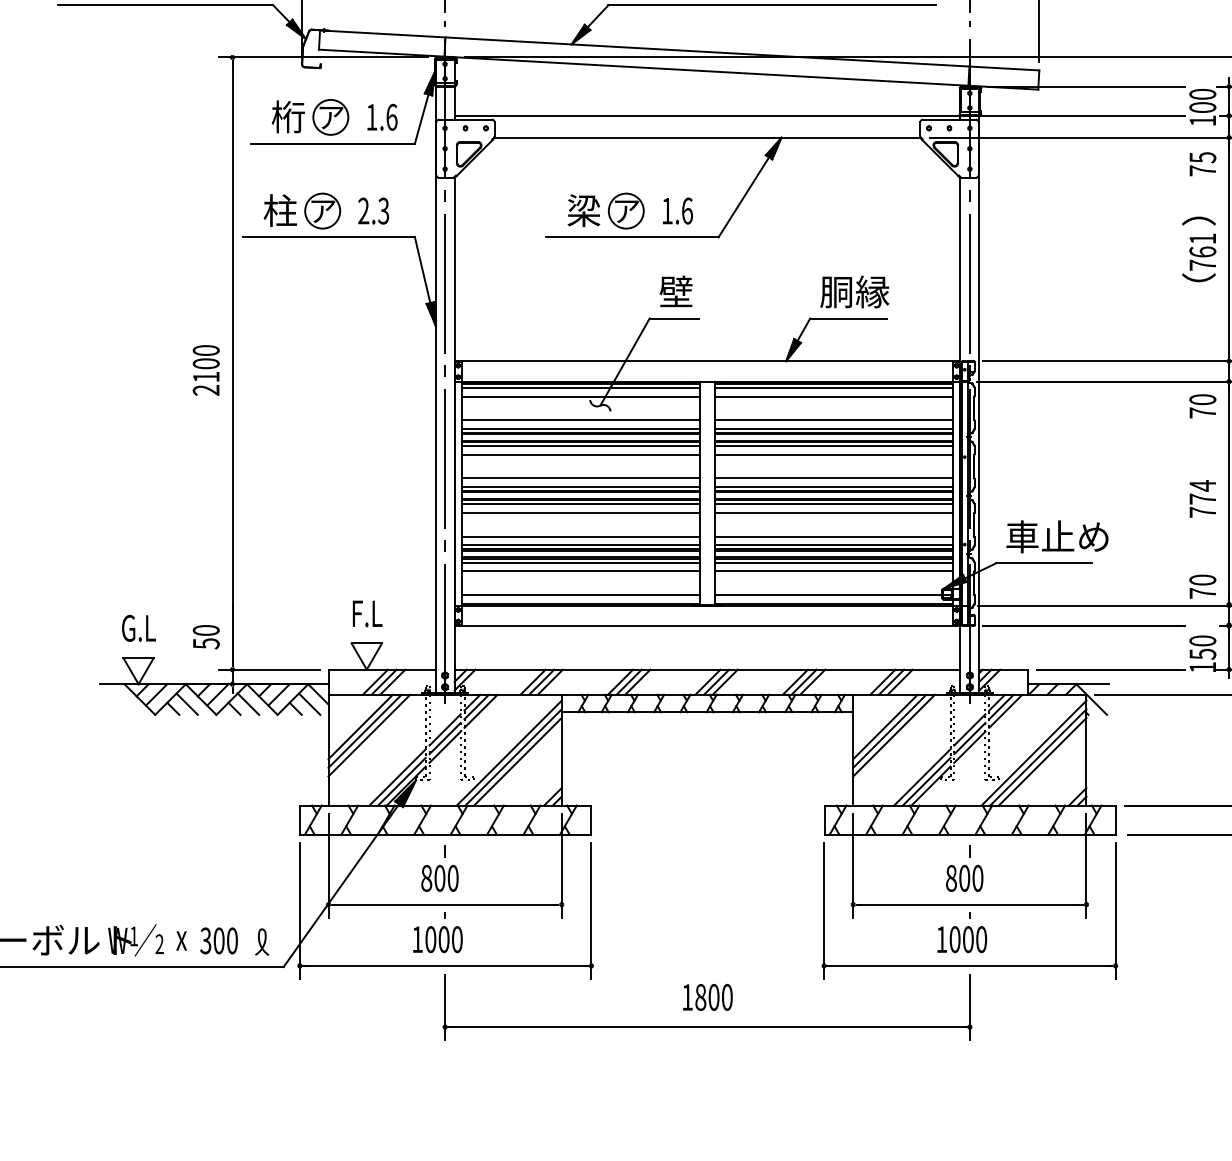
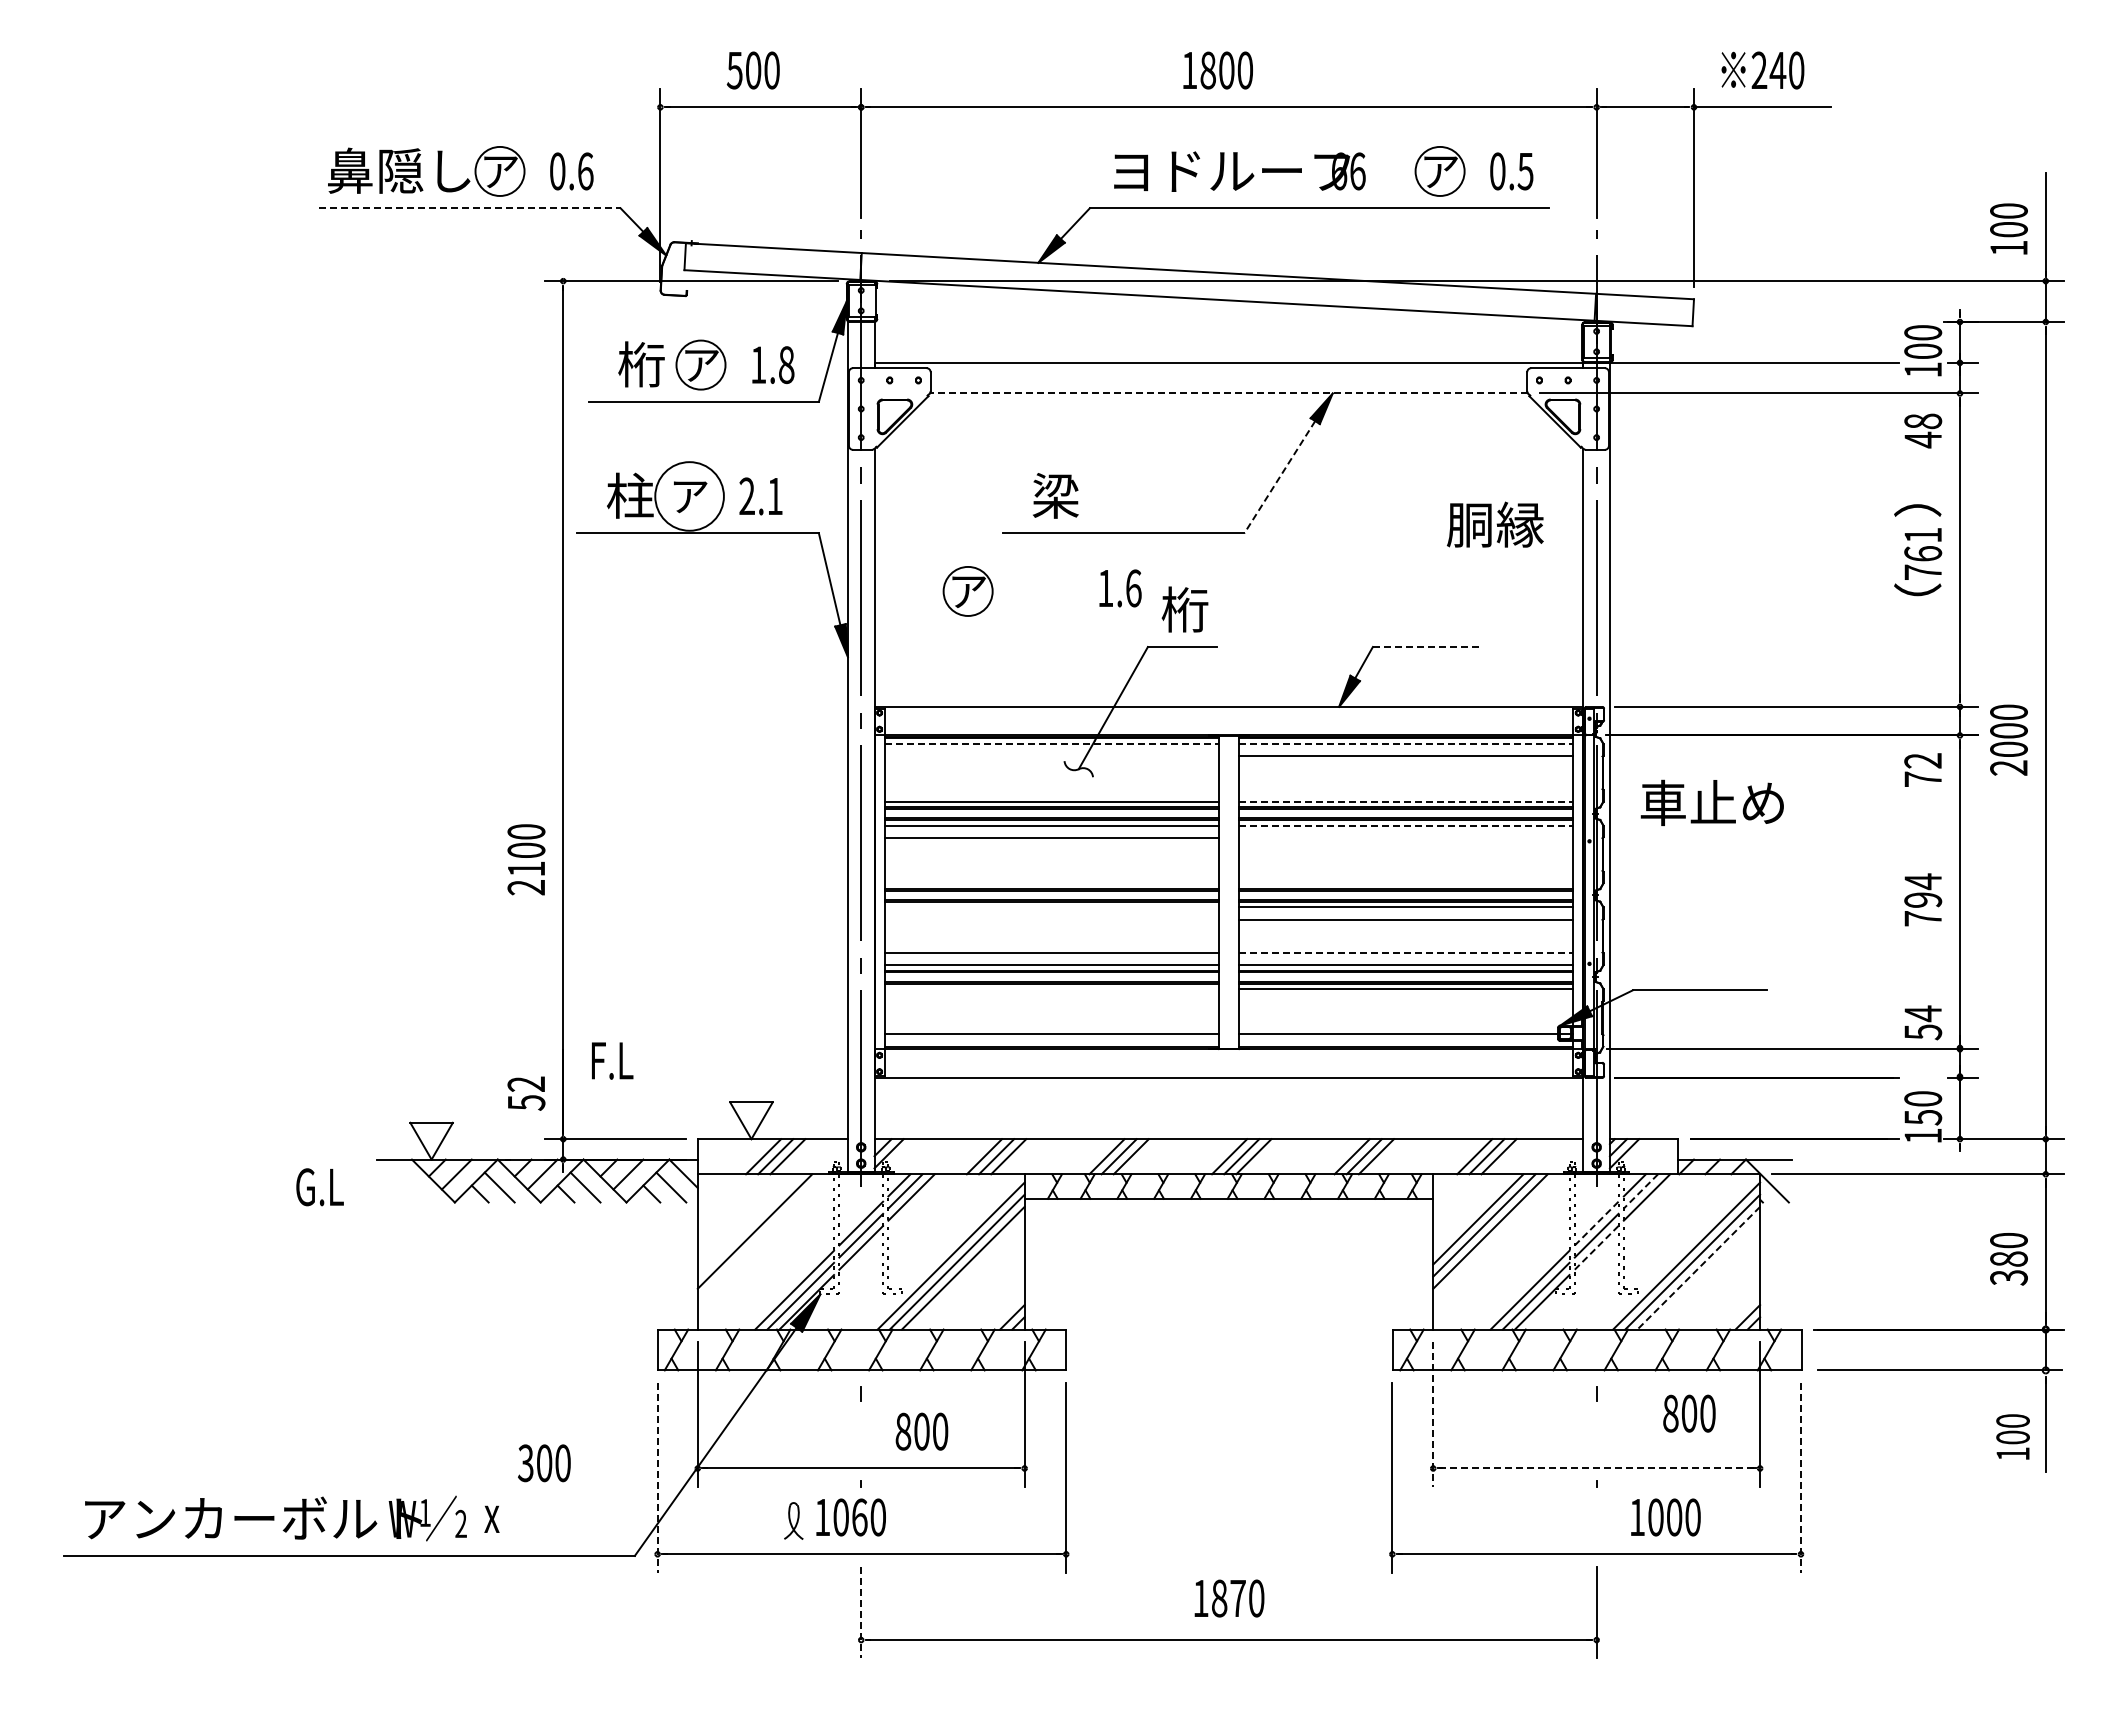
line: (165, 5) -> (469, 208), solid -> dashed
line: (1086, 87) -> (1759, 322), removed
text: (391, 116) -> (786, 364), 1.6 -> 1.8
line: (707, 137) -> (1228, 393), solid -> dashed
text: (1203, 164) -> (1923, 430), 75 -> 48
line: (743, 197) -> (1279, 477), solid -> dashed
circle: (322, 210) -> (689, 495), size x1.4
text: (383, 211) -> (774, 496), 2.3 -> 2.1
part: (625, 211) -> (967, 591), moved
text: (677, 211) -> (1120, 588), moved
text: (675, 291) -> (1184, 609), 壁 -> 桁
text: (854, 291) -> (1495, 524), moved
line: (848, 318) -> (1426, 647), solid -> dashed
text: (206, 370) -> (526, 859), moved
line: (581, 388) -> (1052, 744), solid -> dashed
line: (834, 388) -> (1406, 744), solid -> dashed
line: (580, 396) -> (1051, 756), removed
text: (1203, 399) -> (1923, 760), 70 -> 72
line: (580, 420) -> (1051, 789), removed
line: (834, 420) -> (1406, 789), removed
line: (834, 428) -> (1406, 801), solid -> dashed
line: (834, 445) -> (1406, 825), solid -> dashed
line: (834, 455) -> (1406, 838), removed
line: (580, 477) -> (1051, 870), removed
line: (834, 477) -> (1406, 870), removed
line: (580, 487) -> (1051, 883), removed
line: (834, 487) -> (1406, 883), removed
text: (1203, 498) -> (1923, 899), 774 -> 794
line: (580, 504) -> (1051, 907), removed
line: (580, 512) -> (1051, 919), removed
line: (834, 536) -> (1406, 952), solid -> dashed
text: (1056, 536) -> (1711, 802), moved
line: (580, 562) -> (1051, 989), removed
line: (580, 571) -> (1051, 1001), removed
line: (834, 571) -> (1406, 1001), removed
text: (1203, 586) -> (1923, 1022), 70 -> 54
text: (367, 613) -> (612, 1060), moved
text: (138, 628) -> (319, 1187), moved
text: (206, 629) -> (526, 1083), 50 -> 52
line: (1001, 707) -> (1640, 1191), solid -> dashed
line: (360, 727) -> (742, 1219), removed
line: (969, 729) -> (1596, 1223), solid -> dashed
line: (364, 731) -> (748, 1225), removed
line: (969, 746) -> (1596, 1247), solid -> dashed
line: (1042, 761) -> (1698, 1268), solid -> dashed
line: (853, 866) -> (1433, 1414), solid -> dashed
text: (439, 878) -> (921, 1431), moved
text: (964, 878) -> (1689, 1413), moved
line: (970, 904) -> (1597, 1468), solid -> dashed
line: (299, 911) -> (657, 1477), solid -> dashed
line: (1115, 911) -> (1800, 1477), solid -> dashed
text: (443, 939) -> (859, 1517), 1000 -> 1060
text: (961, 939) -> (1665, 1517), moved
text: (219, 941) -> (544, 1463), moved
part: (261, 941) -> (793, 1520), moved
text: (713, 997) -> (1237, 1598), 1800 -> 1870
line: (445, 1007) -> (861, 1612), solid -> dashed

